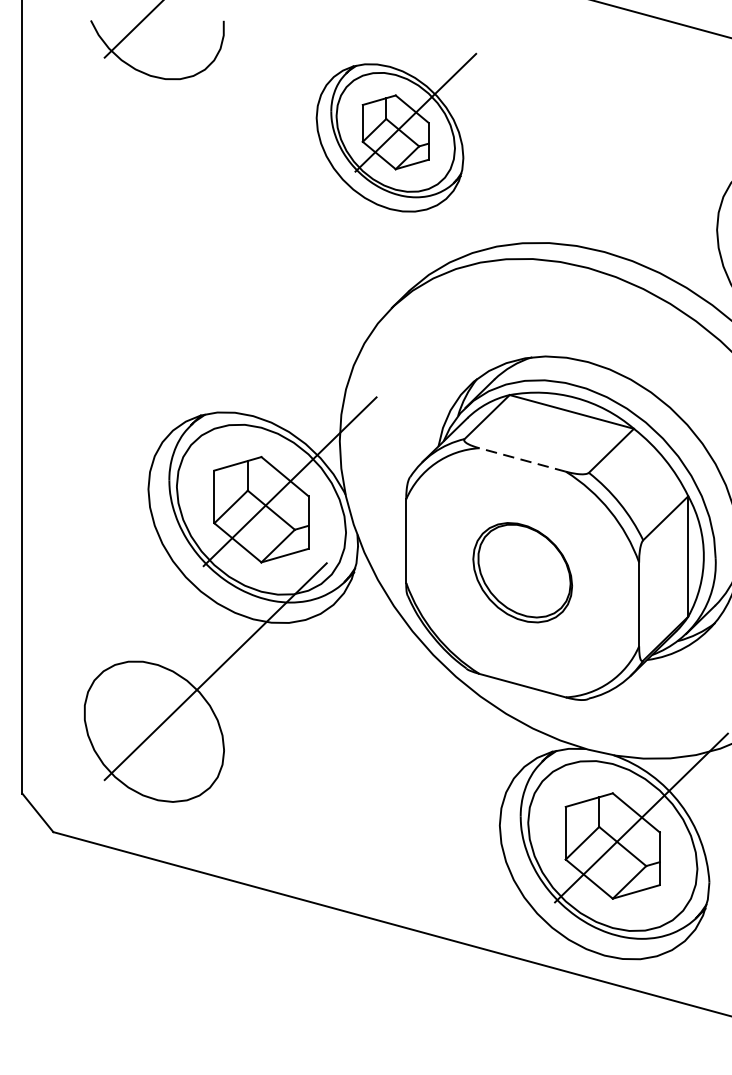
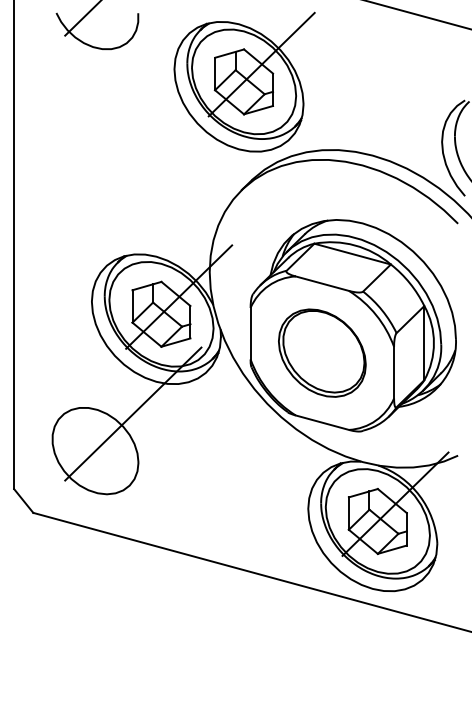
part: (396, 131) -> (244, 81), size x1.43
line: (522, 459) -> (322, 283), dashed -> solid
part: (522, 571) -> (322, 352), size x1.43

